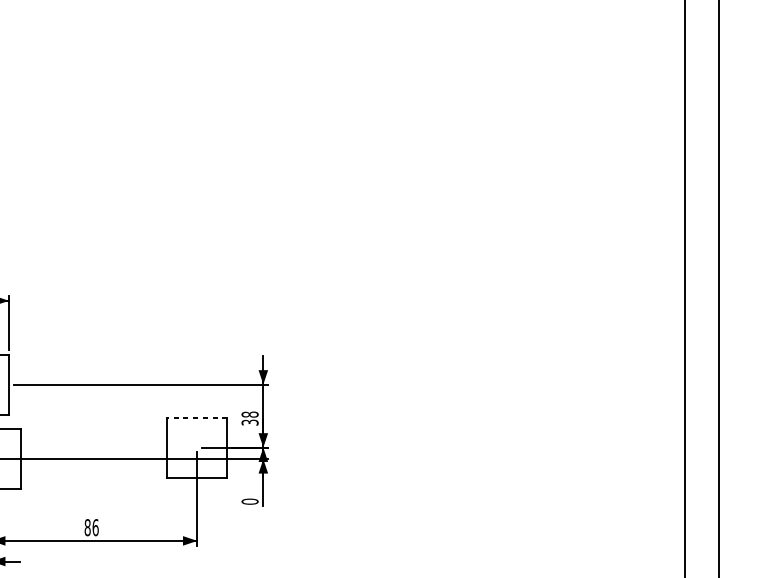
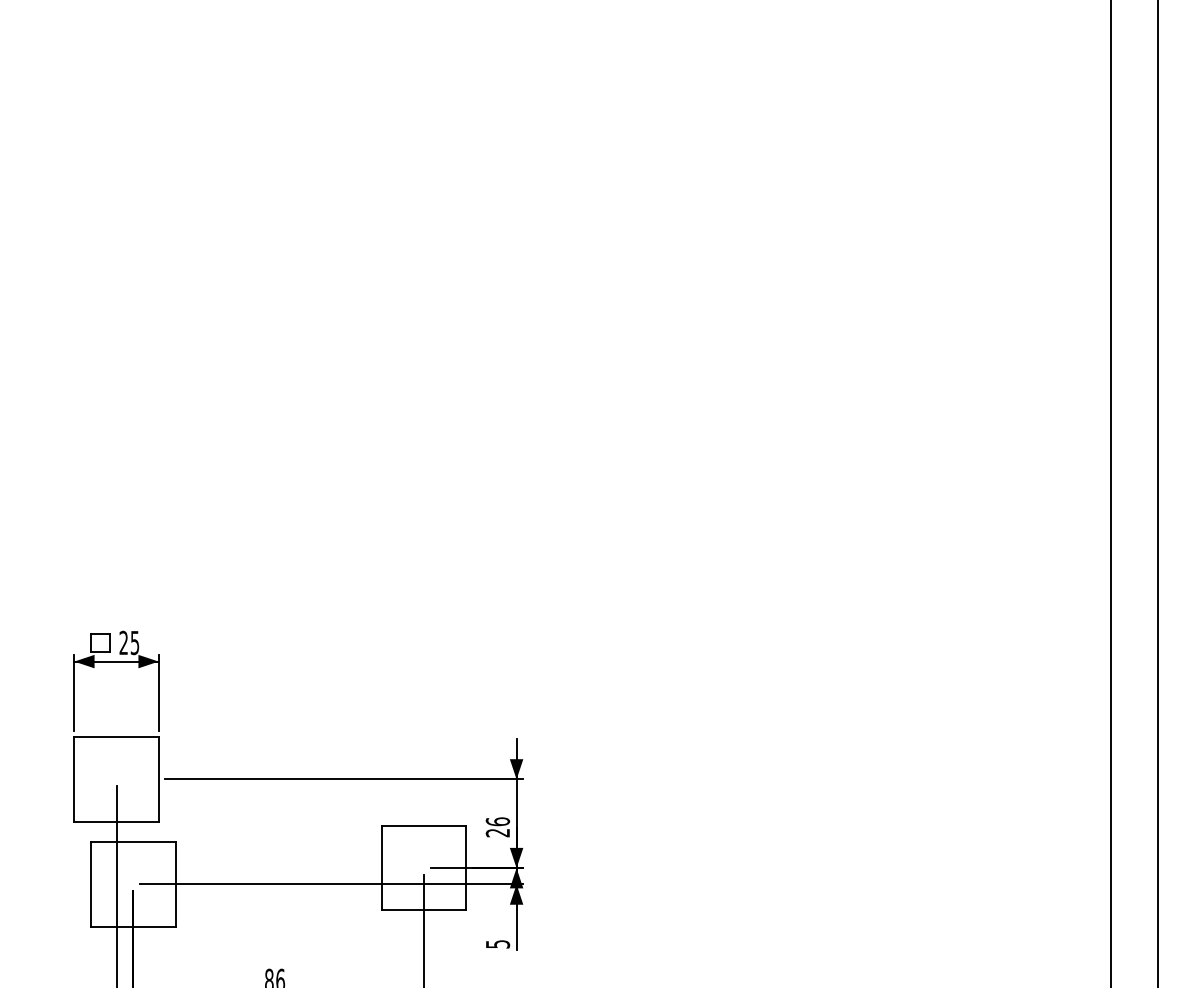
line: (197, 417) -> (423, 825), dashed -> solid
text: (249, 418) -> (497, 827), 38 -> 26
text: (249, 501) -> (497, 944), 0 -> 5

